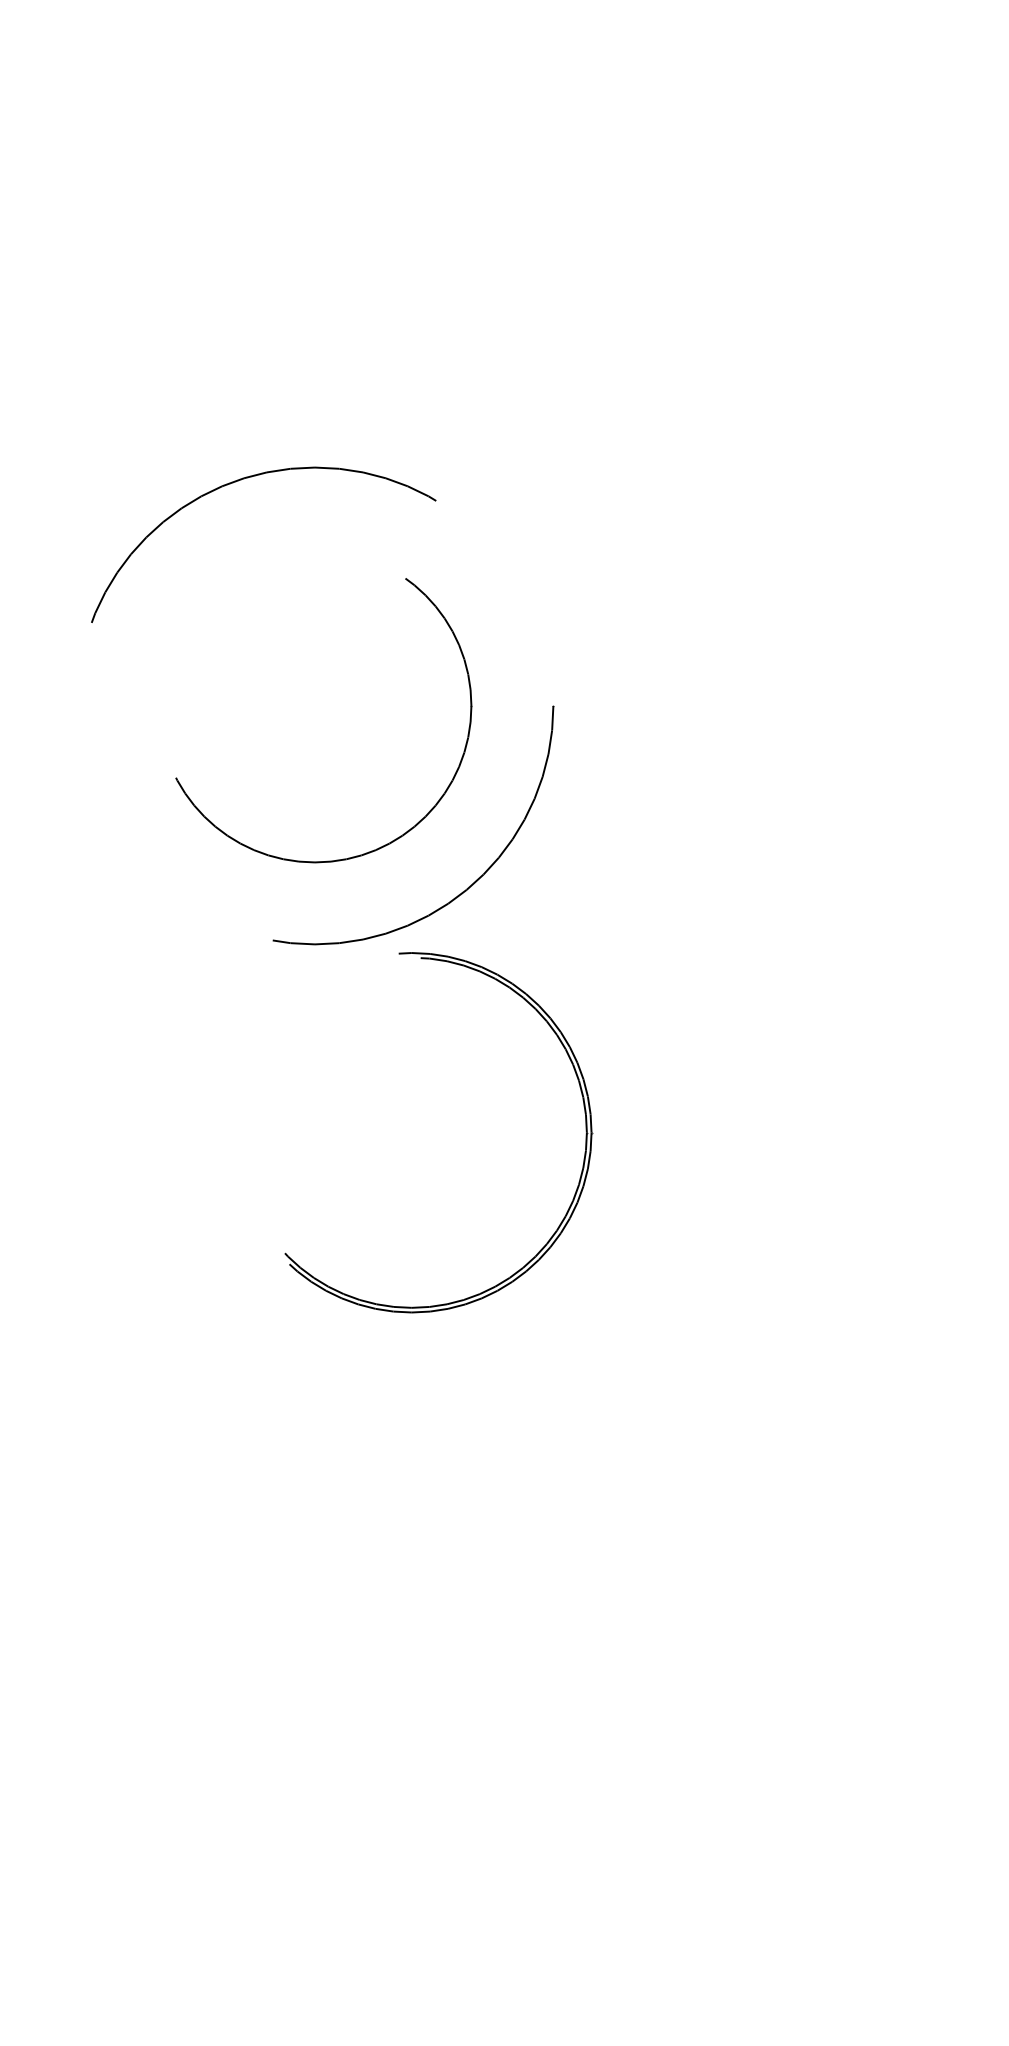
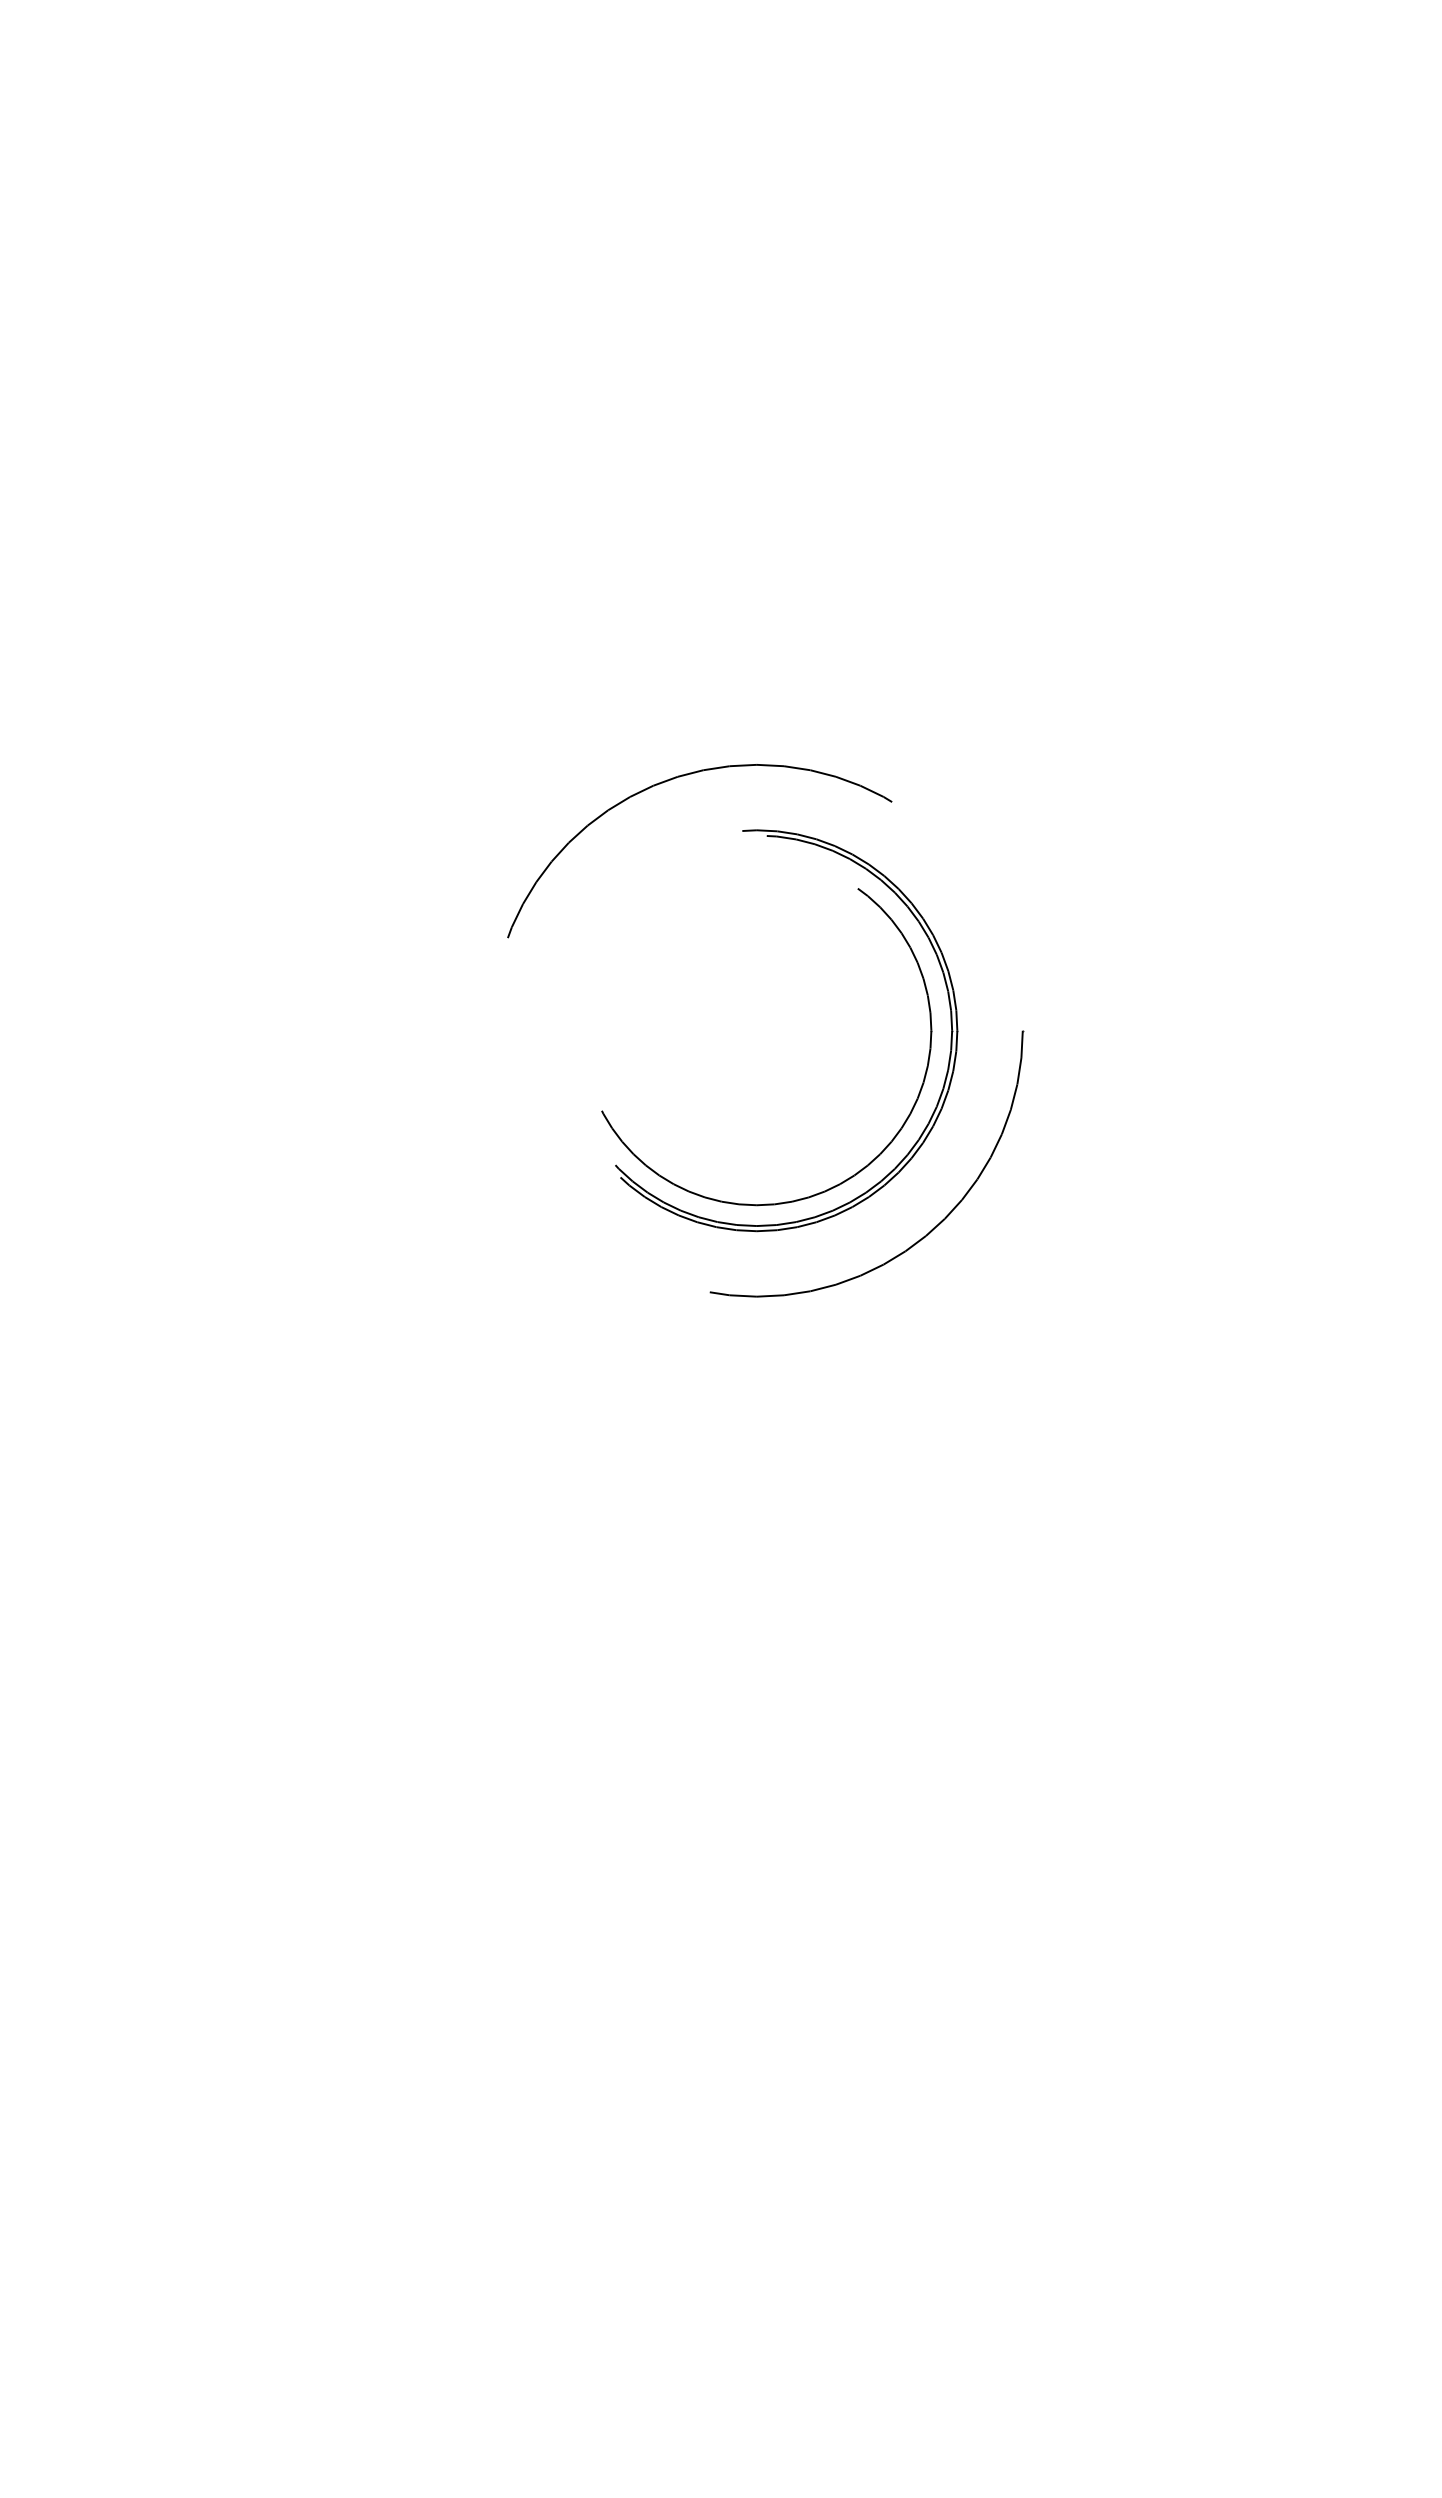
part: (585, 1126) -> (950, 1023), moved

